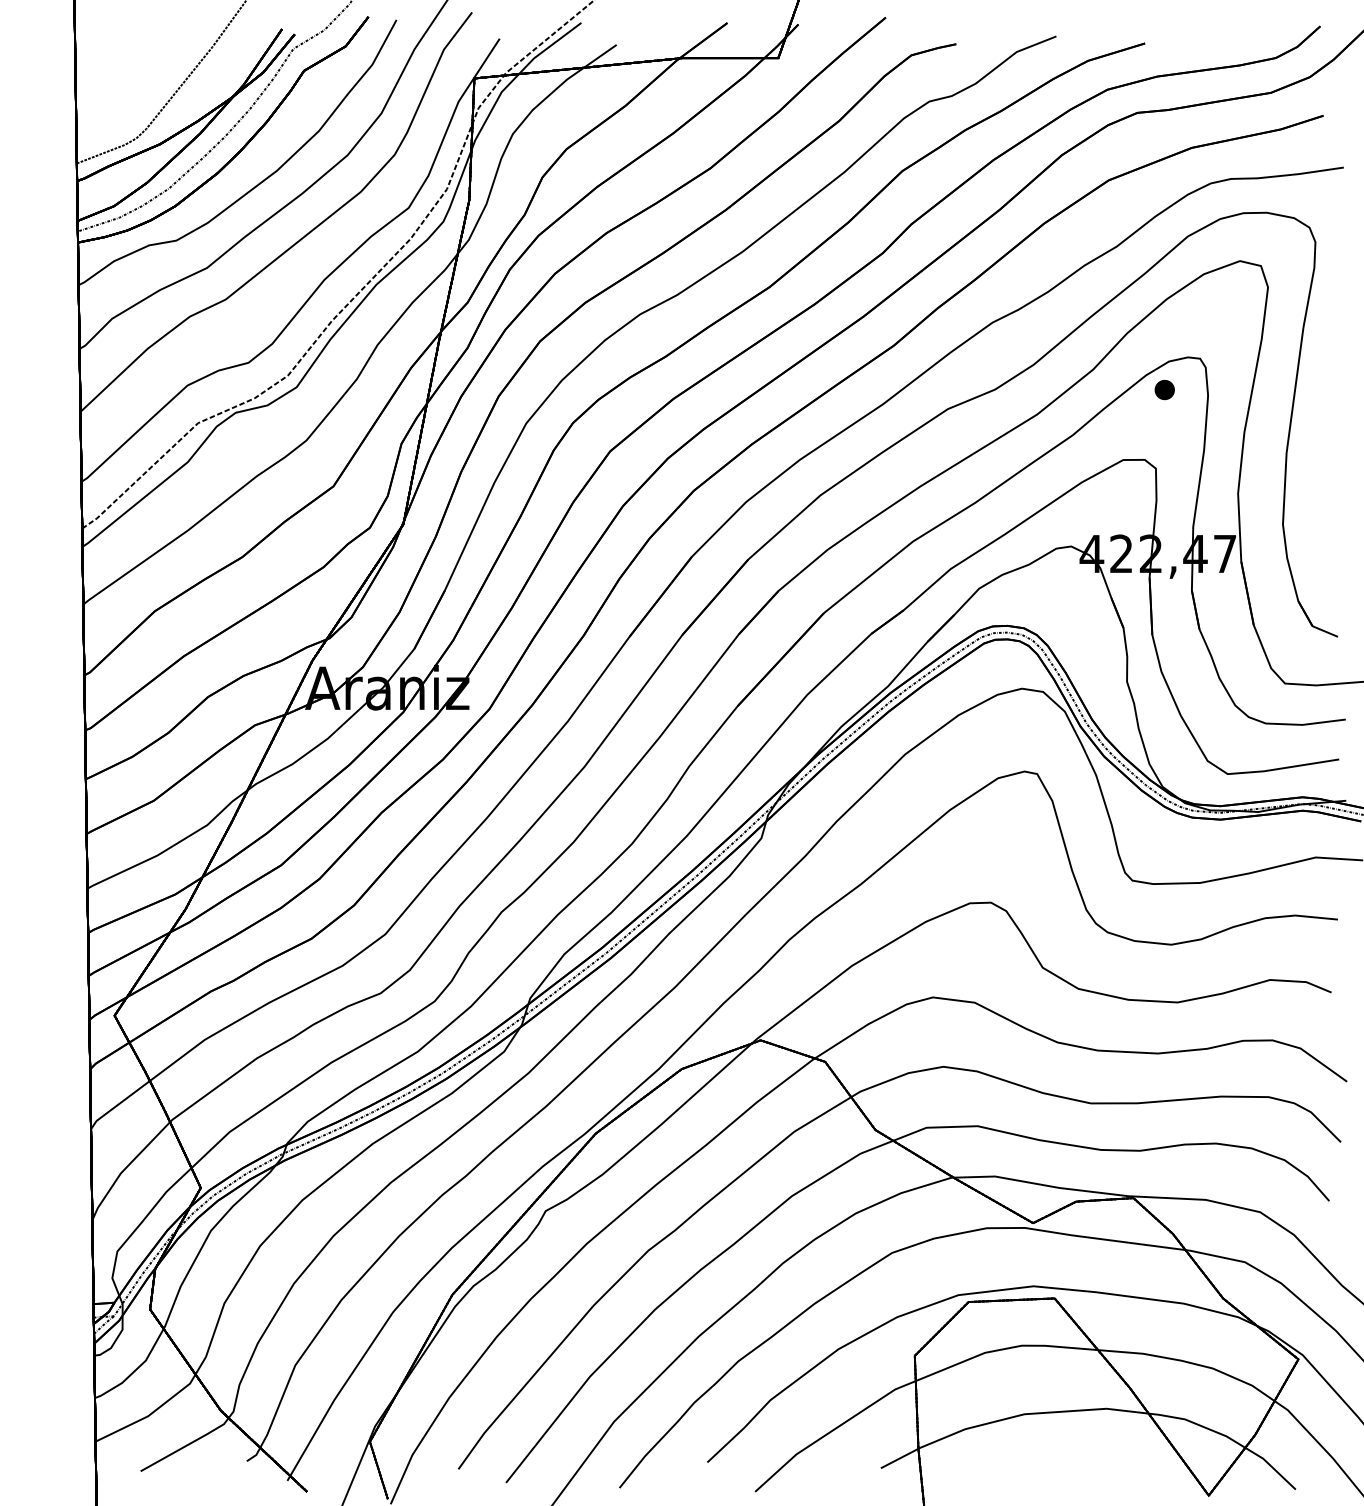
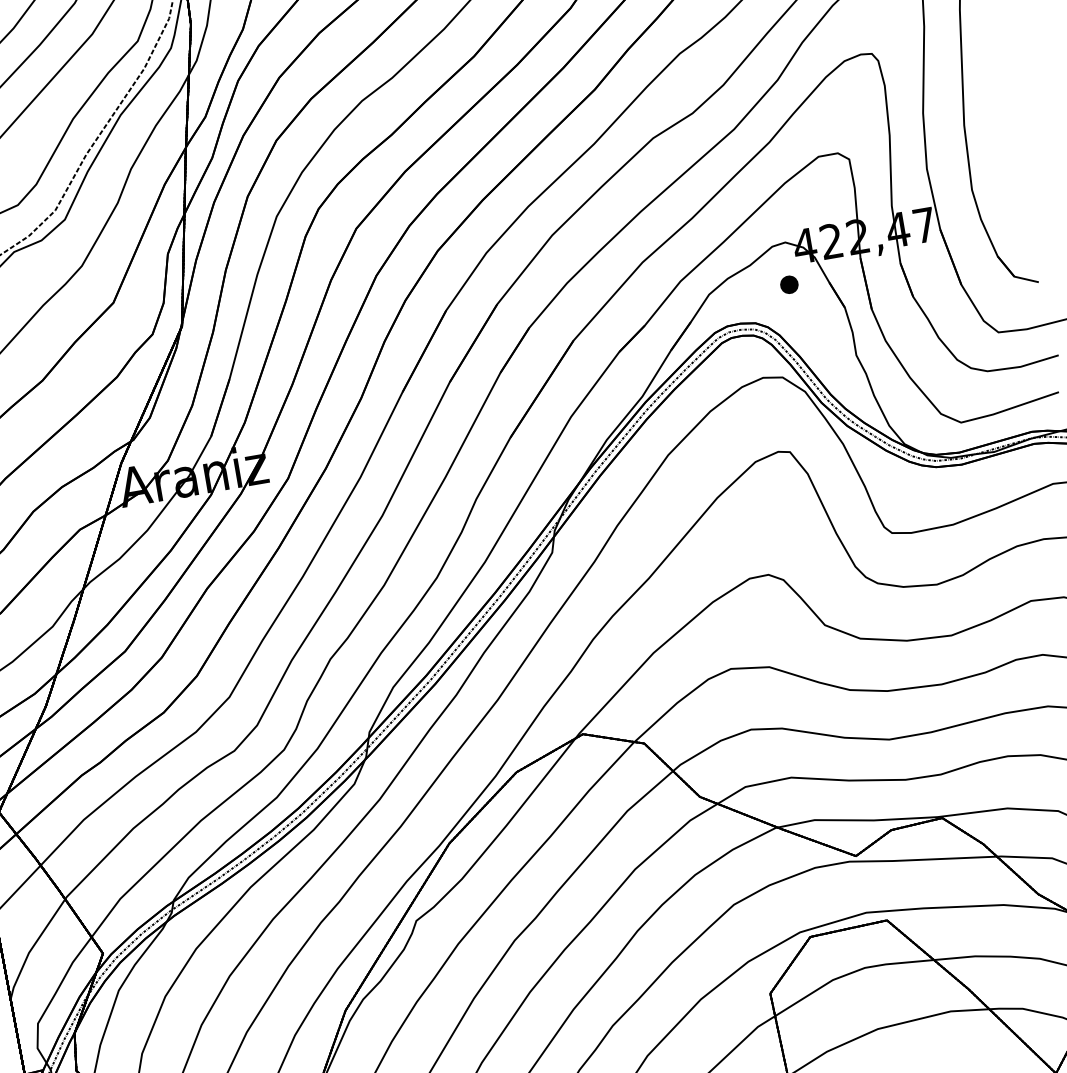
part: (1164, 390) -> (789, 285), moved

